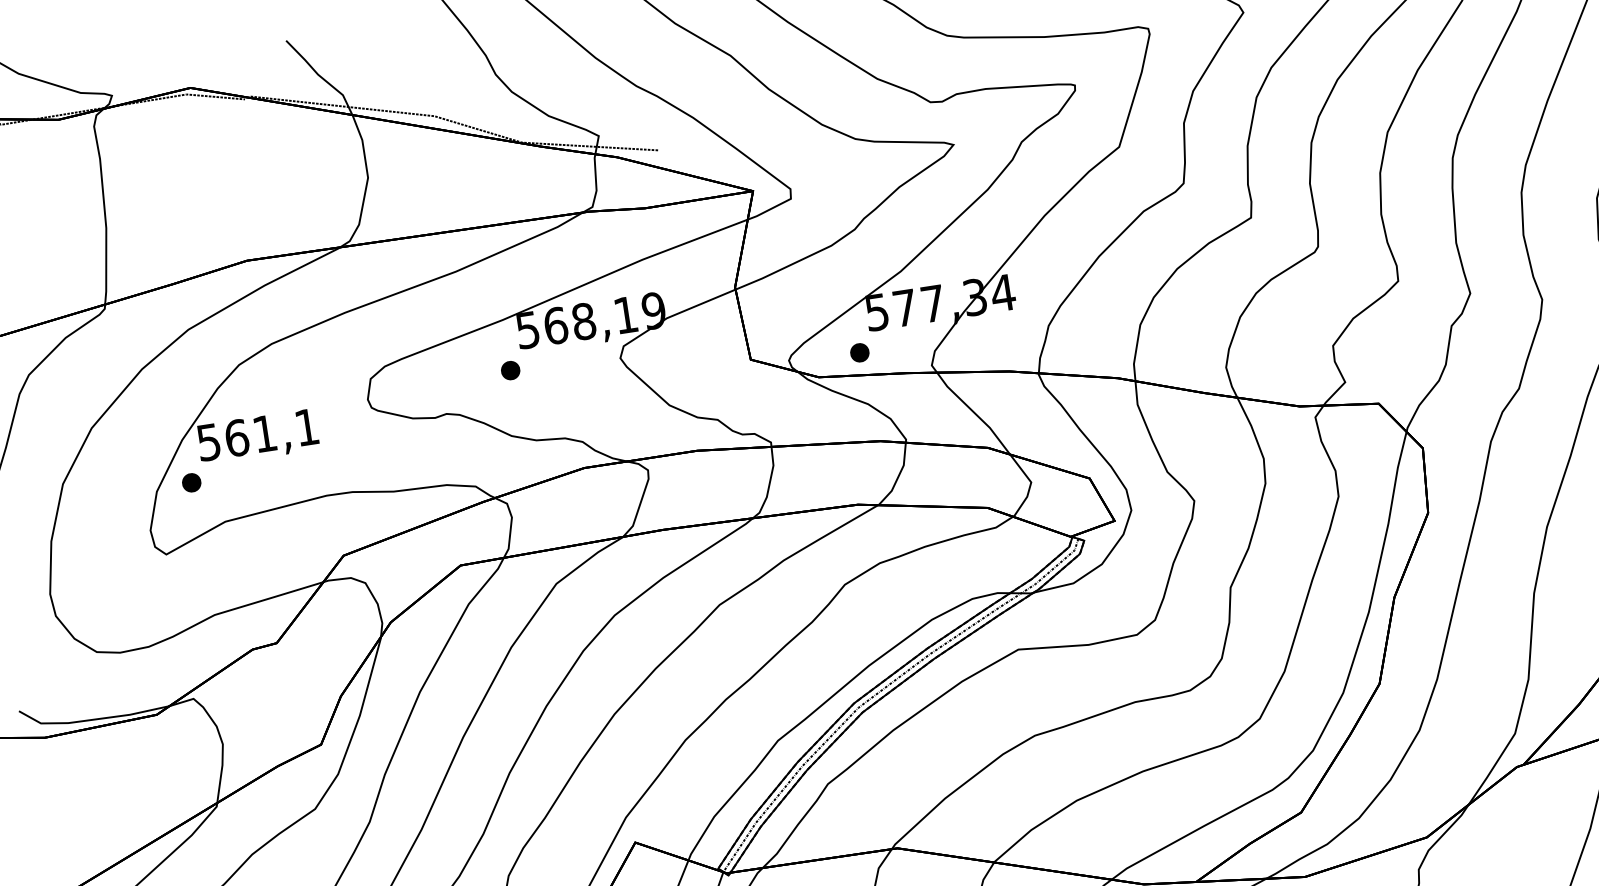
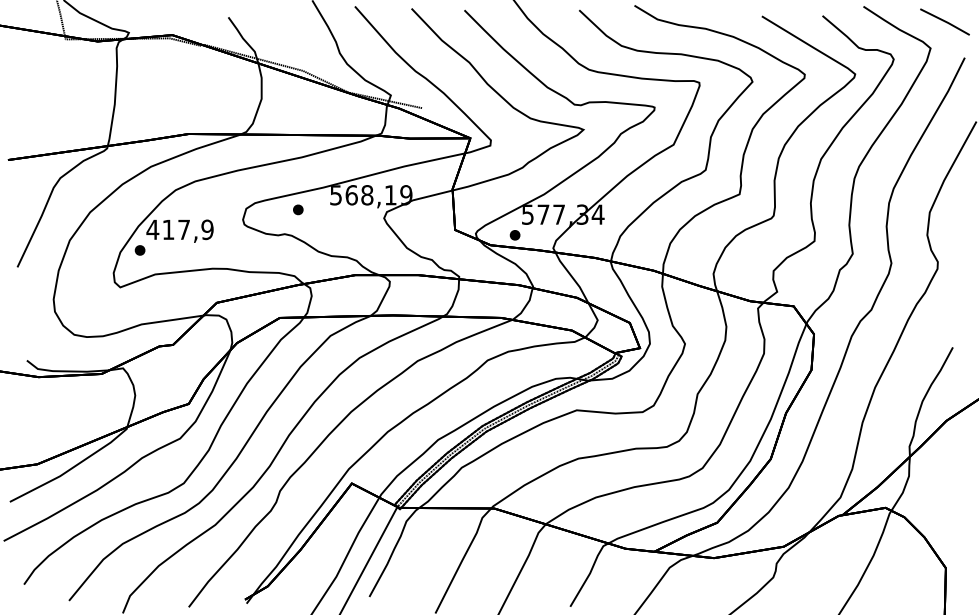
part: (510, 369) -> (298, 209), moved
text: (256, 434) -> (179, 229), 561,1 -> 417,9

